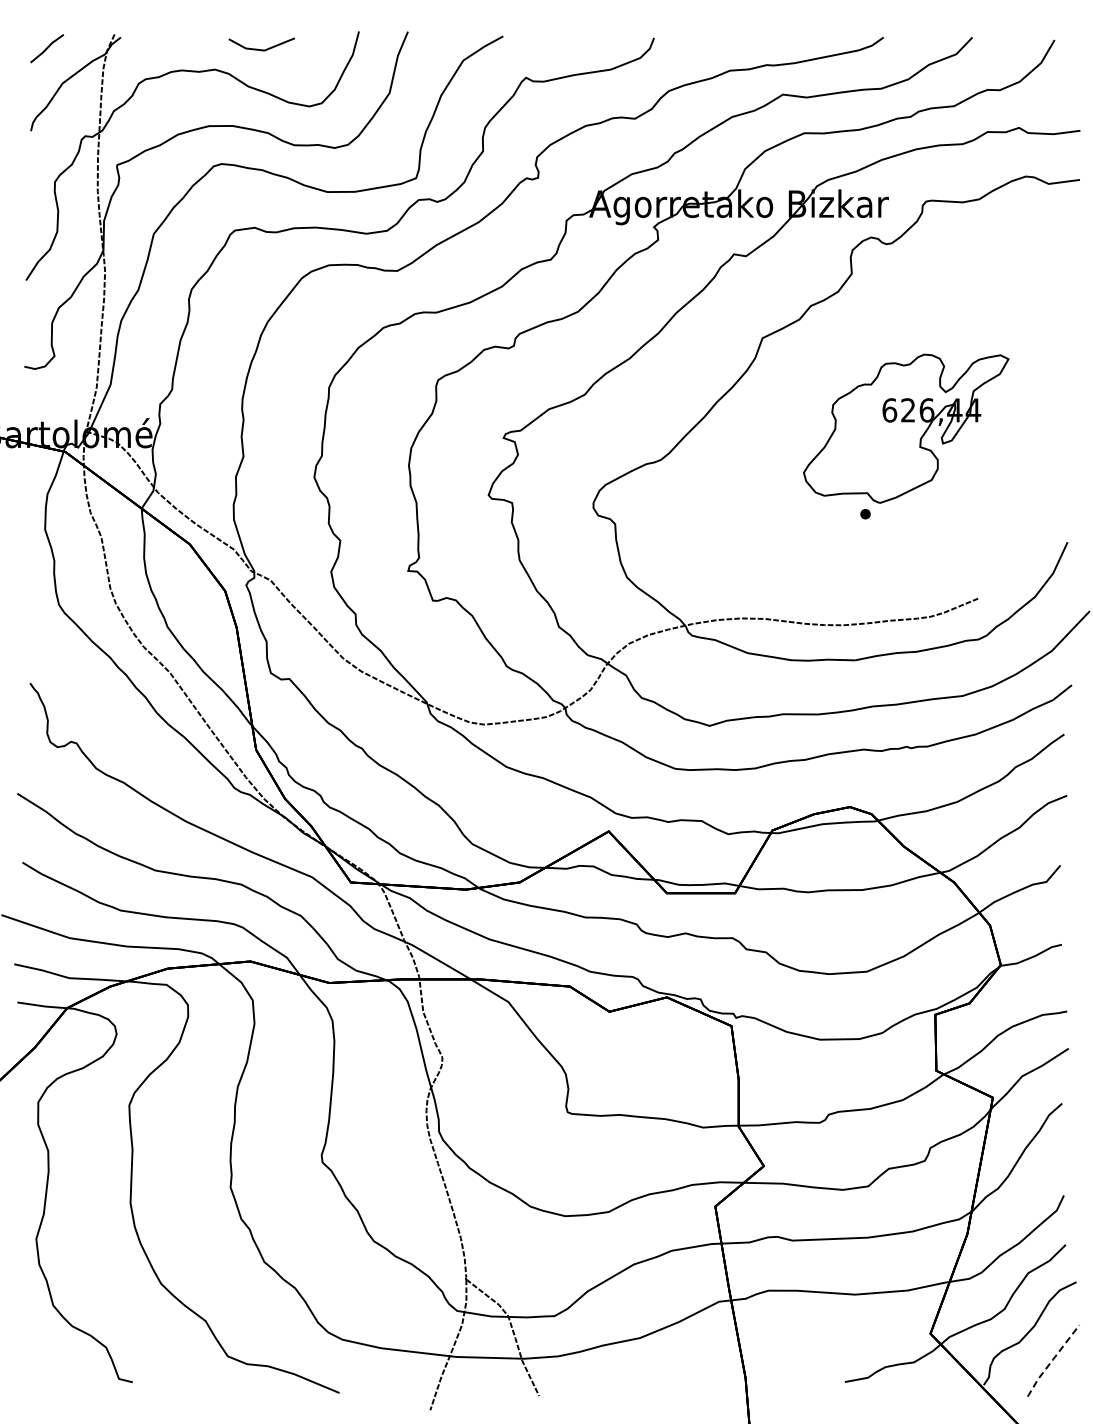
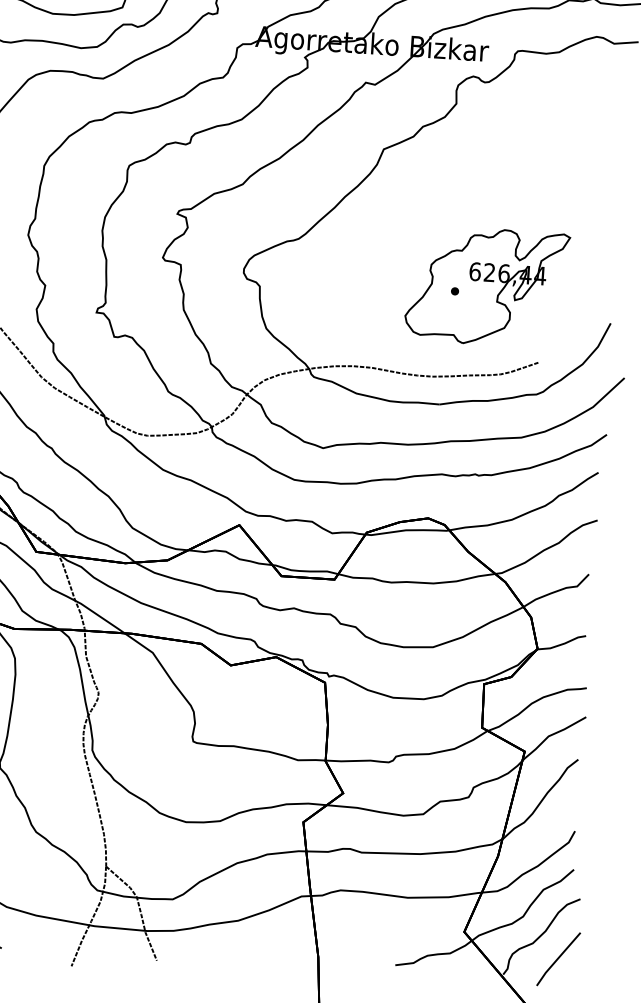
part: (906, 428) -> (487, 286), moved
line: (1052, 1360) -> (557, 958), dashed -> solid

